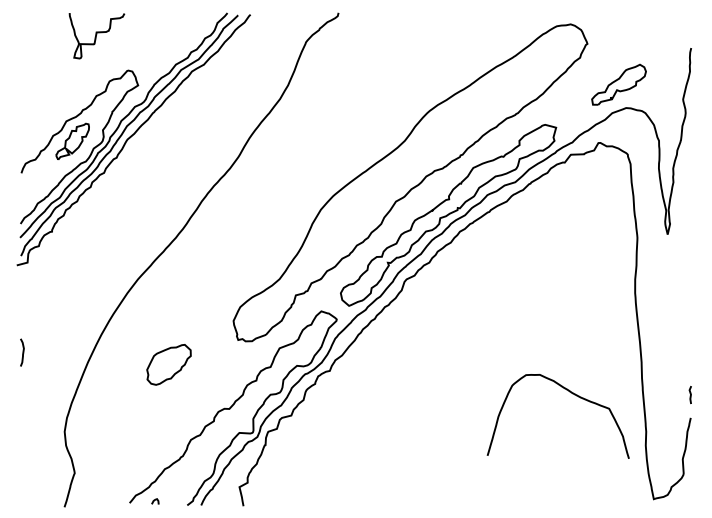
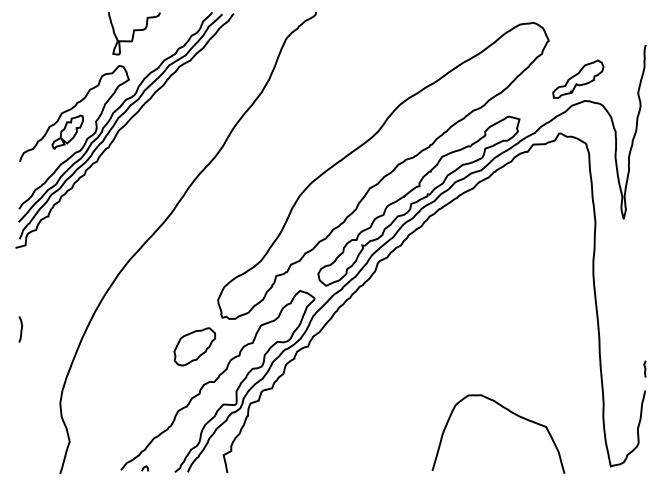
curve: (97, 35) -> (134, 33), moved
part: (168, 364) -> (194, 346), moved
curve: (572, 394) -> (511, 413), moved

